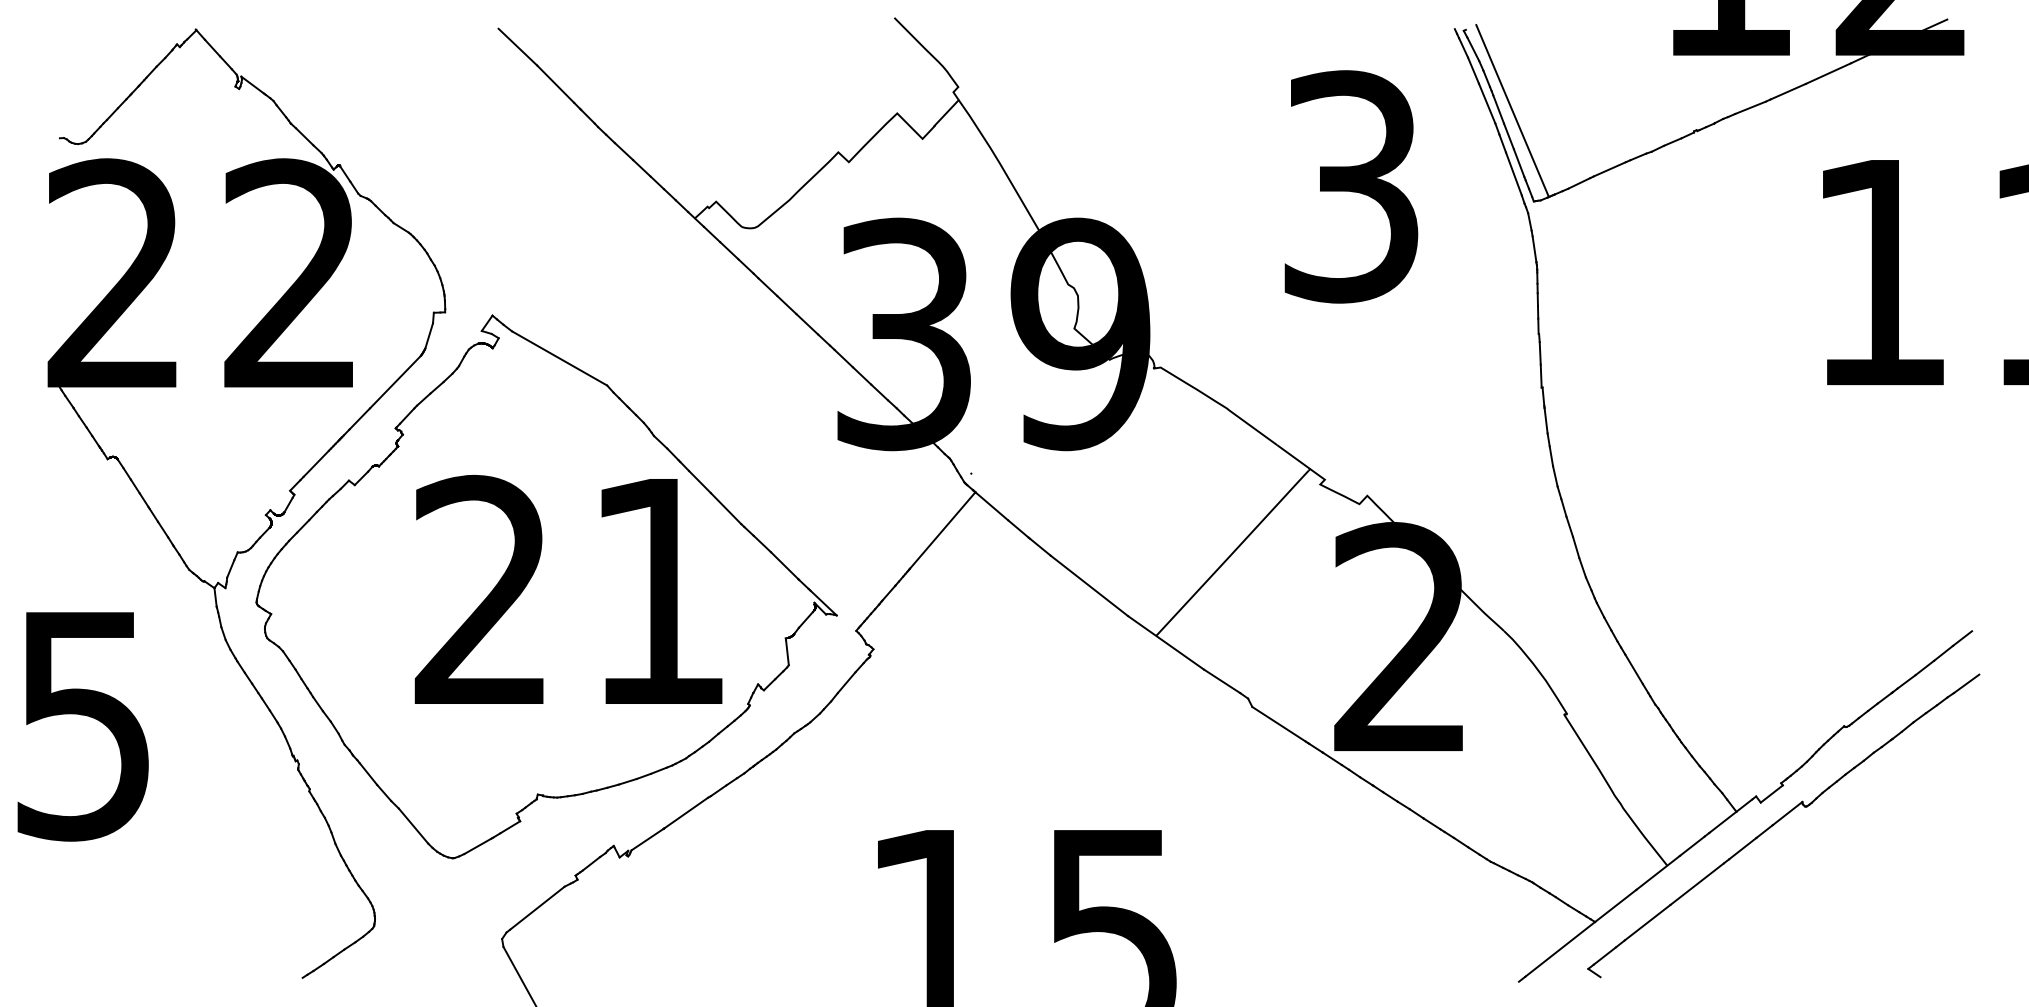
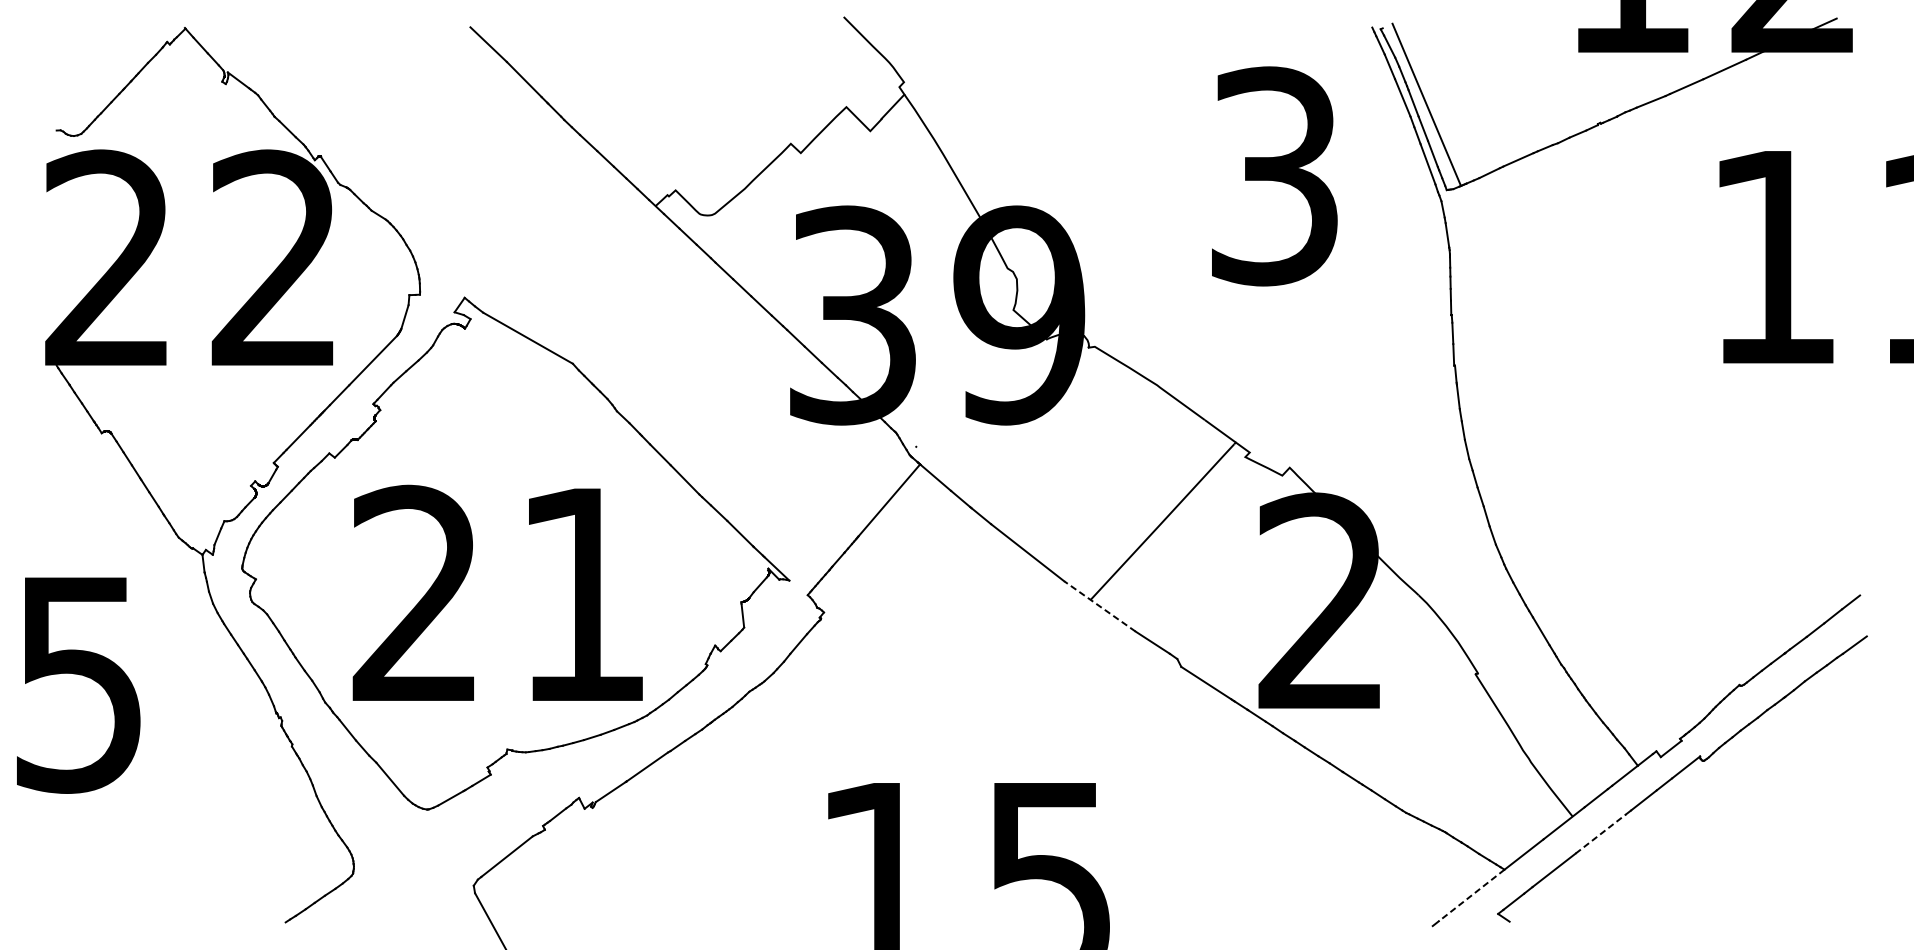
text: (568, 589) -> (497, 592), moved
line: (1165, 642) -> (1099, 606), solid -> dashed
line: (1697, 884) -> (1601, 834), solid -> dashed
line: (1559, 949) -> (1470, 895), solid -> dashed

